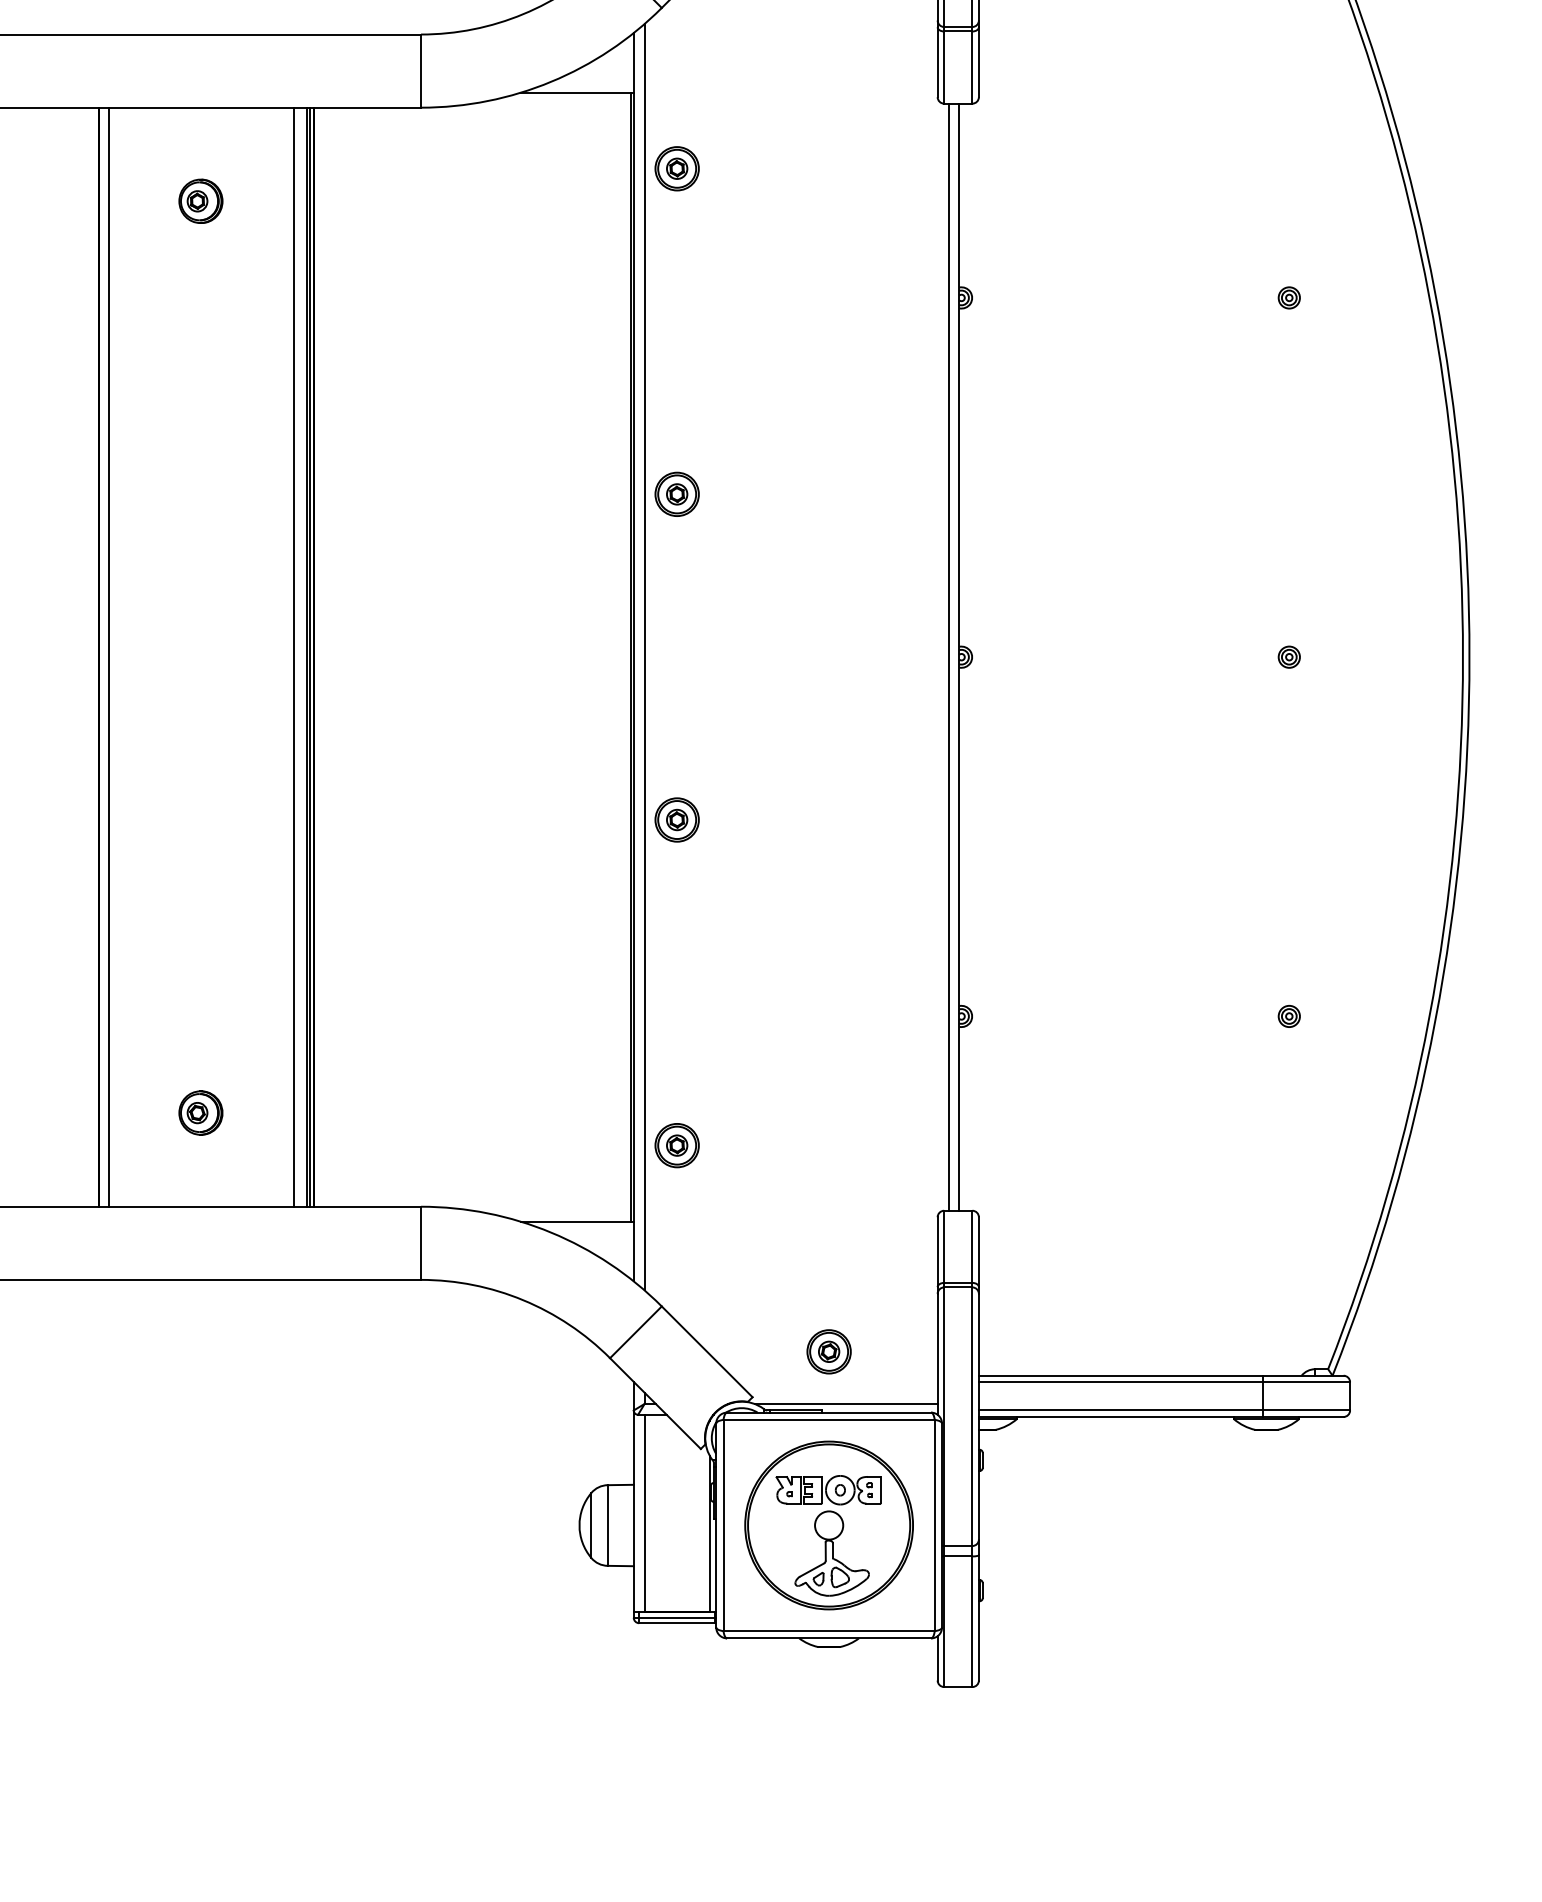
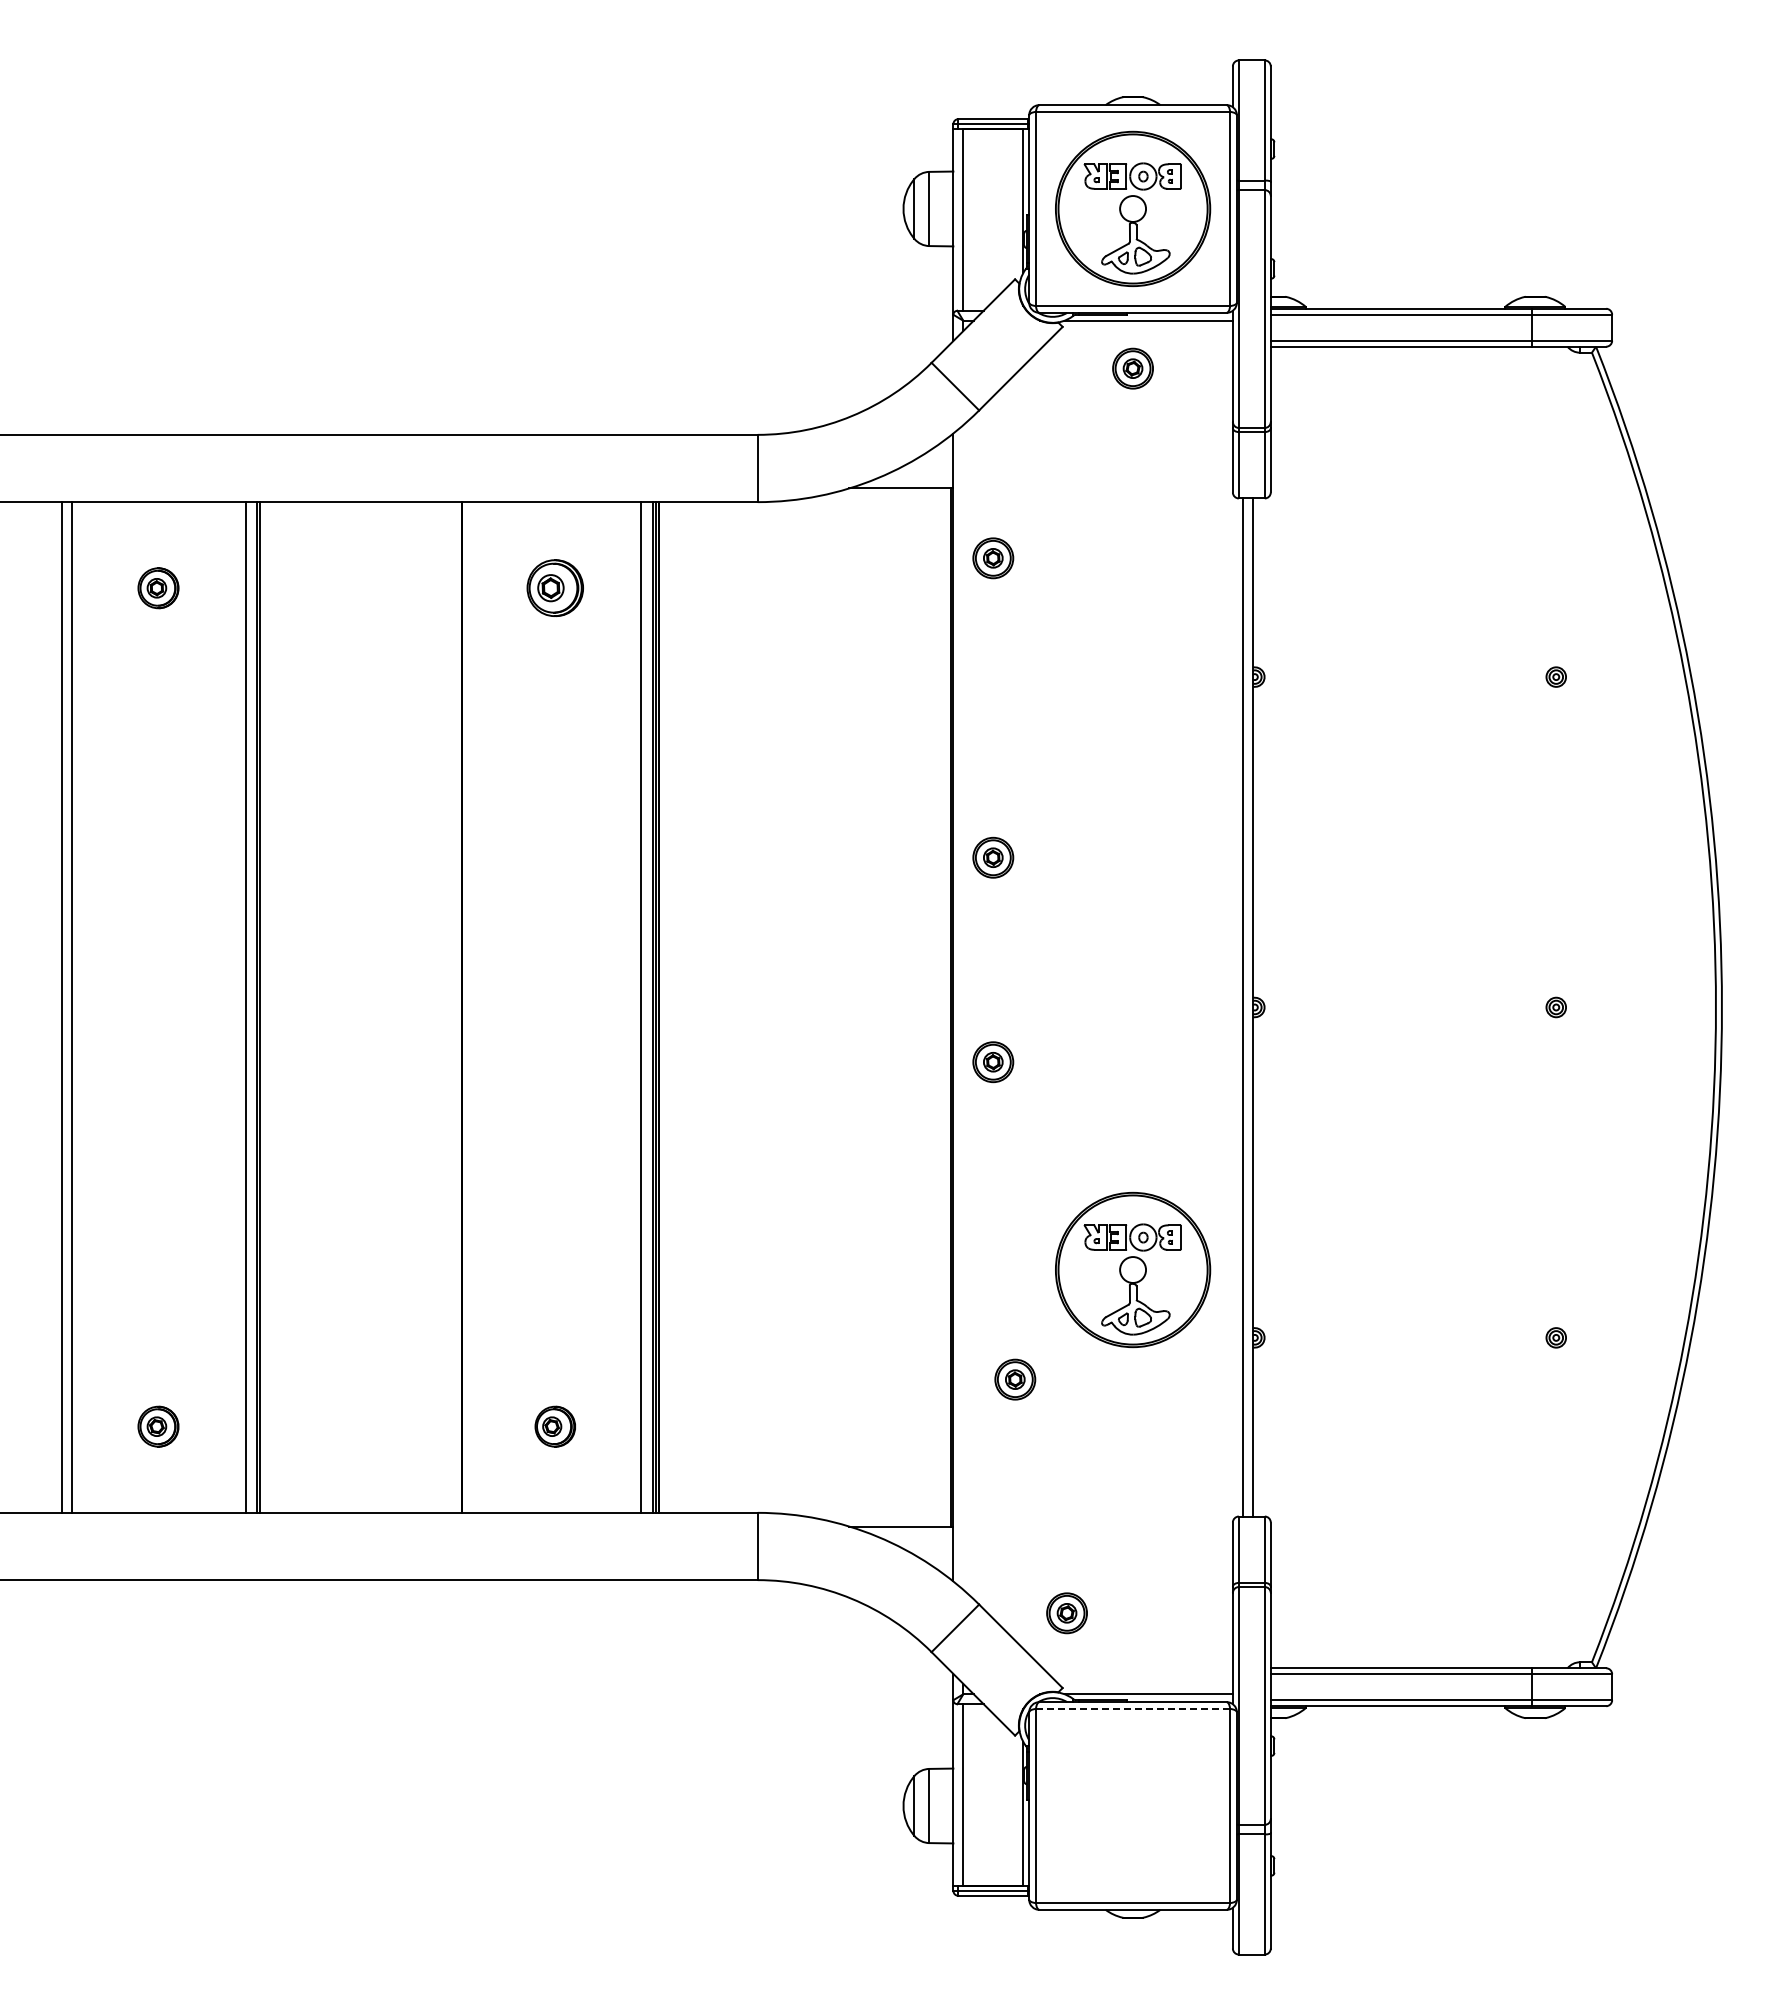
part: (201, 201) -> (555, 588), size x1.4
line: (108, 657) -> (470, 1007), removed
line: (644, 657) -> (963, 1007), removed
part: (677, 820) -> (993, 1062), moved
part: (677, 1145) -> (1015, 1379), moved
part: (828, 1352) -> (1066, 1613), moved
line: (828, 1419) -> (1132, 1708), solid -> dashed
part: (829, 1526) -> (1133, 1270), moved

